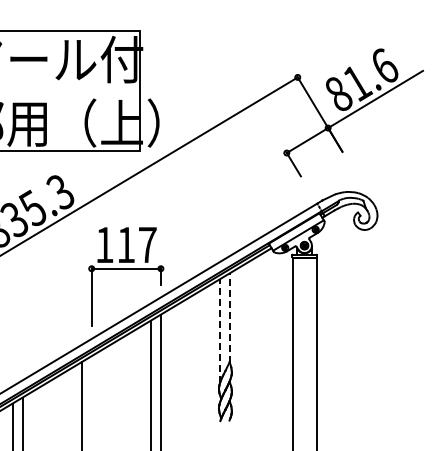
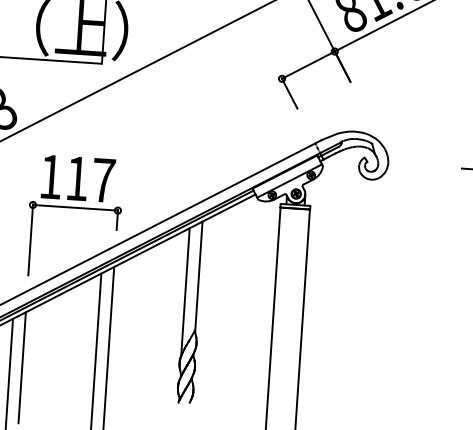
line: (230, 317) -> (199, 276), dashed -> solid
line: (220, 331) -> (186, 292), dashed -> solid
line: (91, 401) -> (21, 367), added

